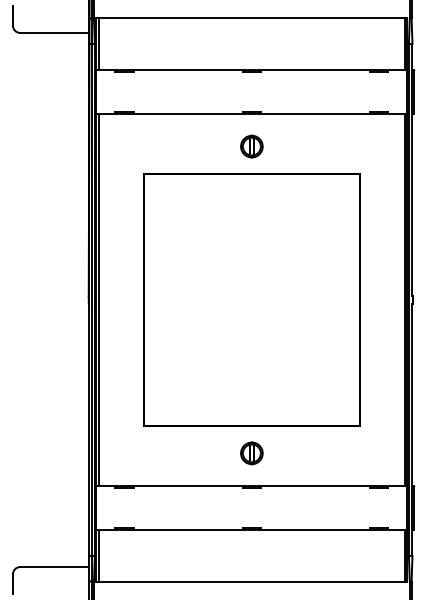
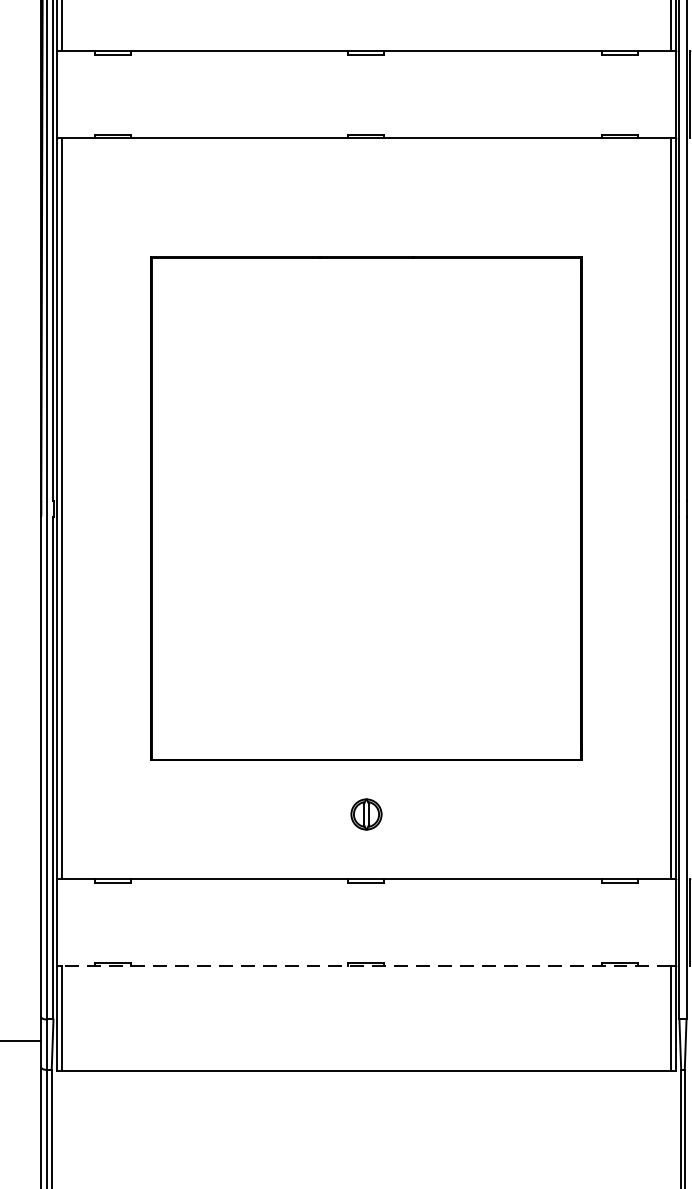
part: (251, 146) -> (365, 202), removed
part: (251, 453) -> (365, 814), size x0.7
line: (251, 529) -> (365, 966), solid -> dashed

